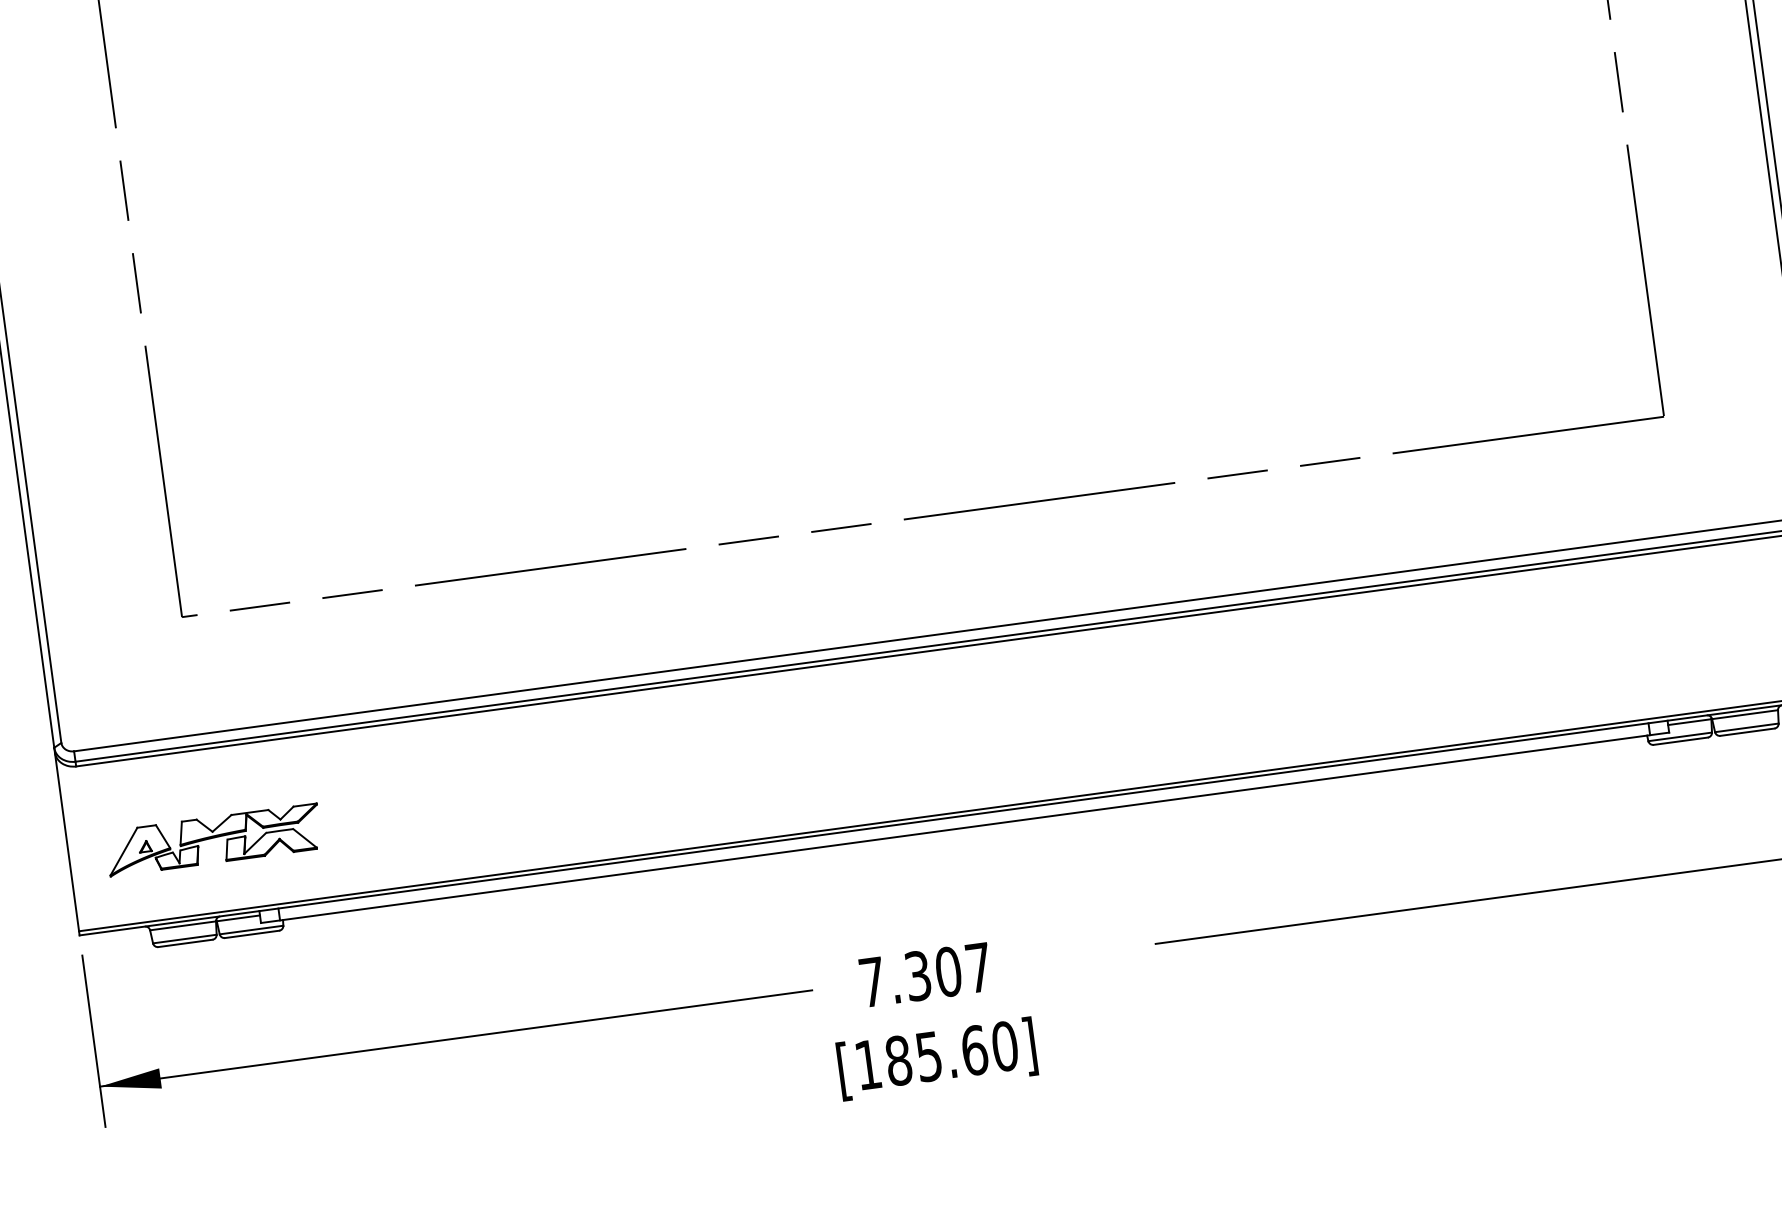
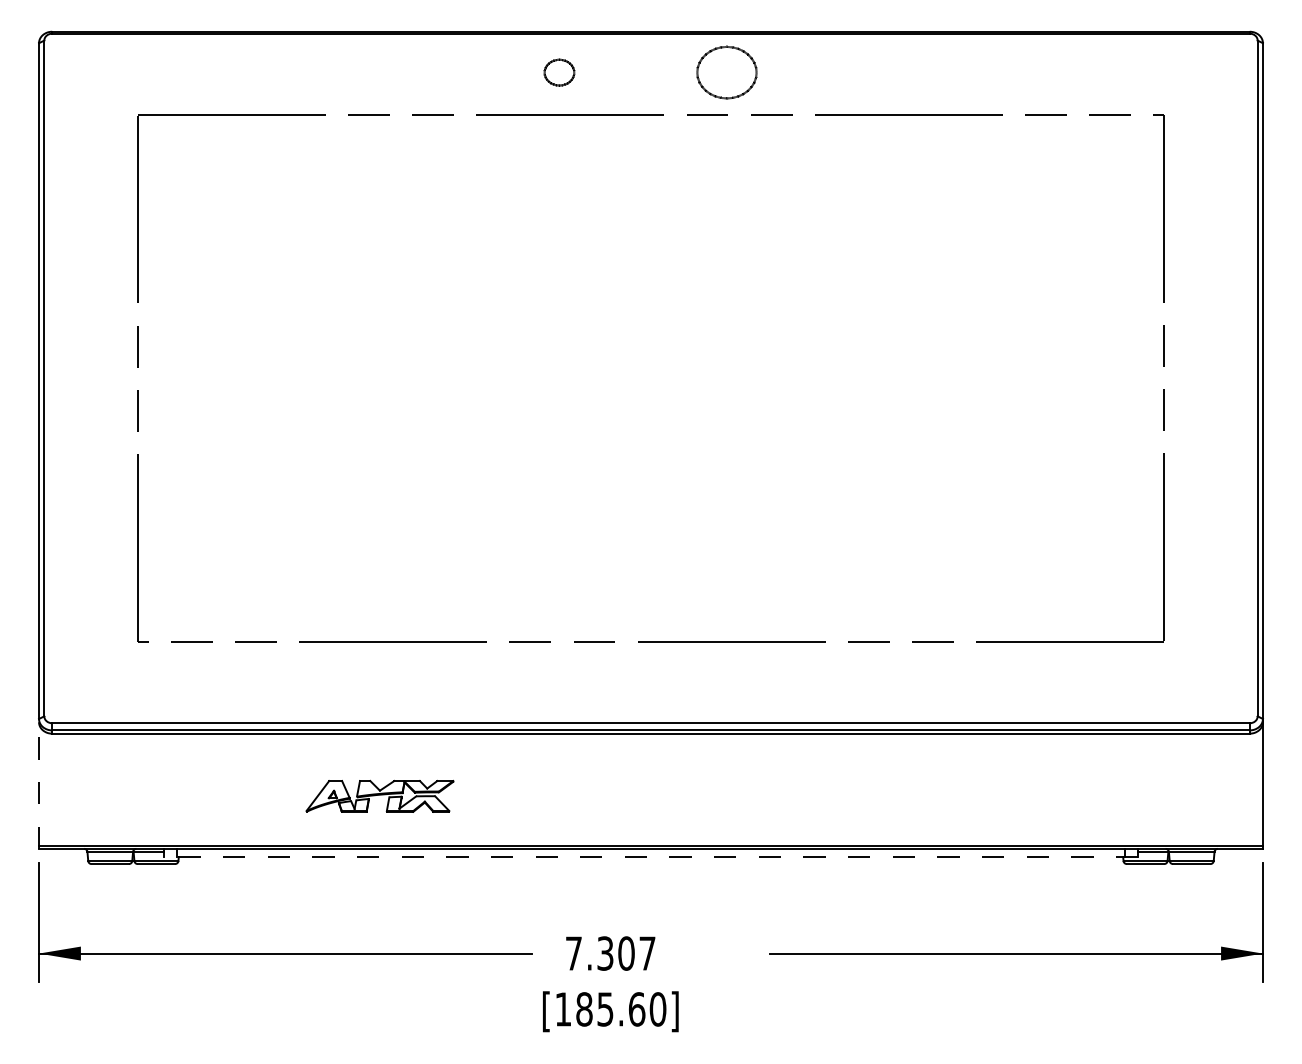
line: (964, 828) -> (650, 857), solid -> dashed
part: (212, 838) -> (379, 795), moved
line: (67, 840) -> (39, 783), solid -> dashed

